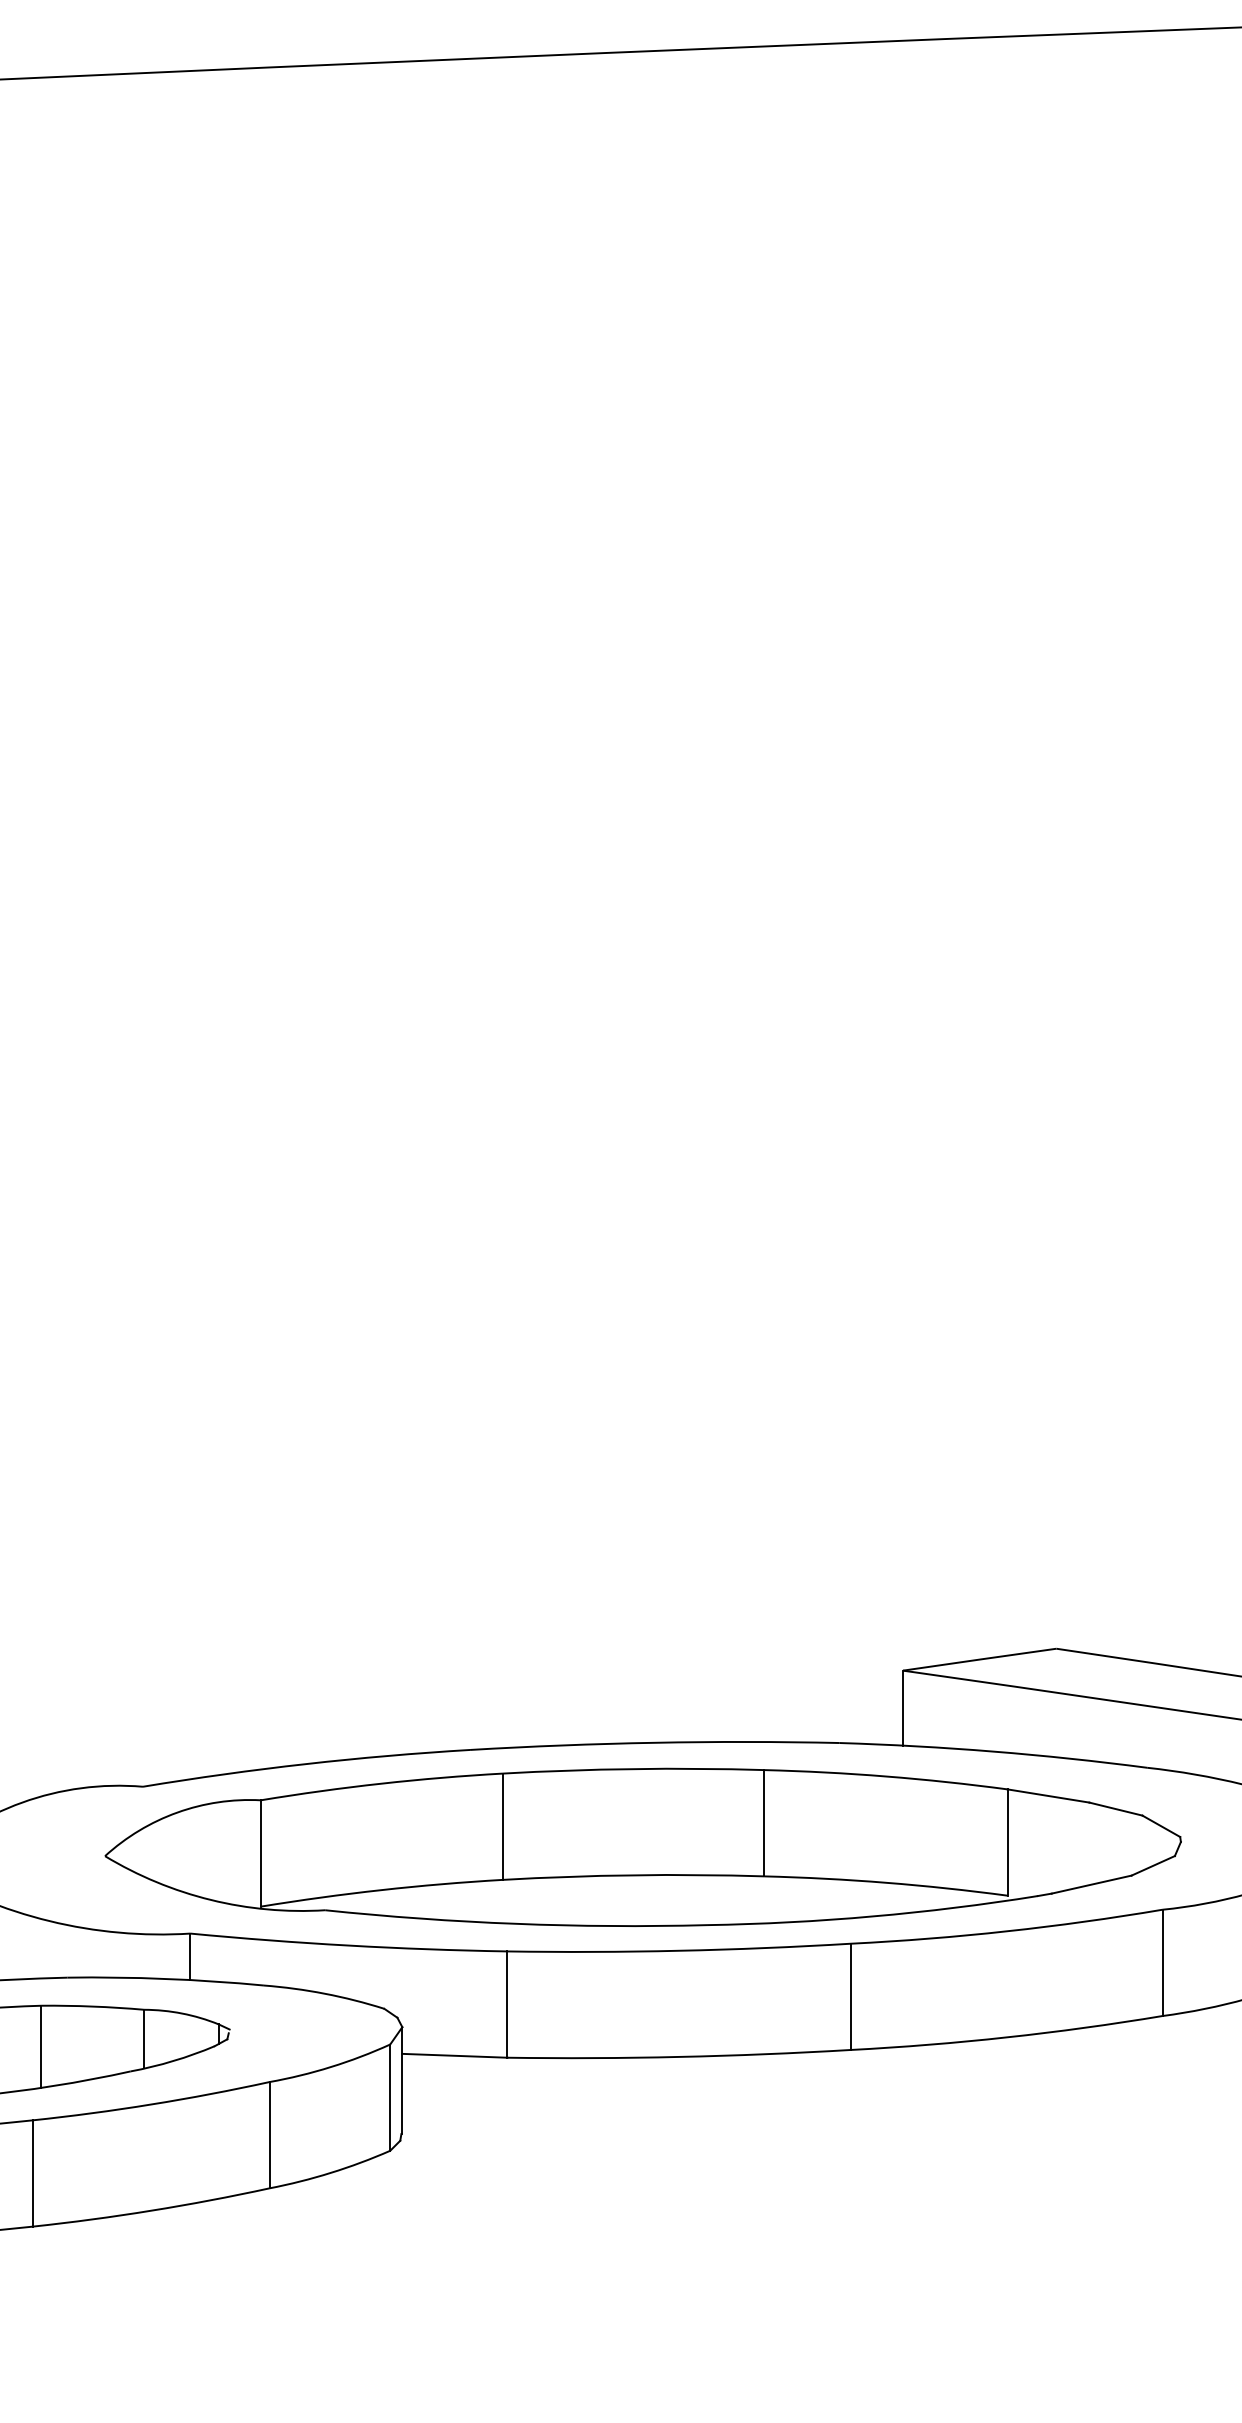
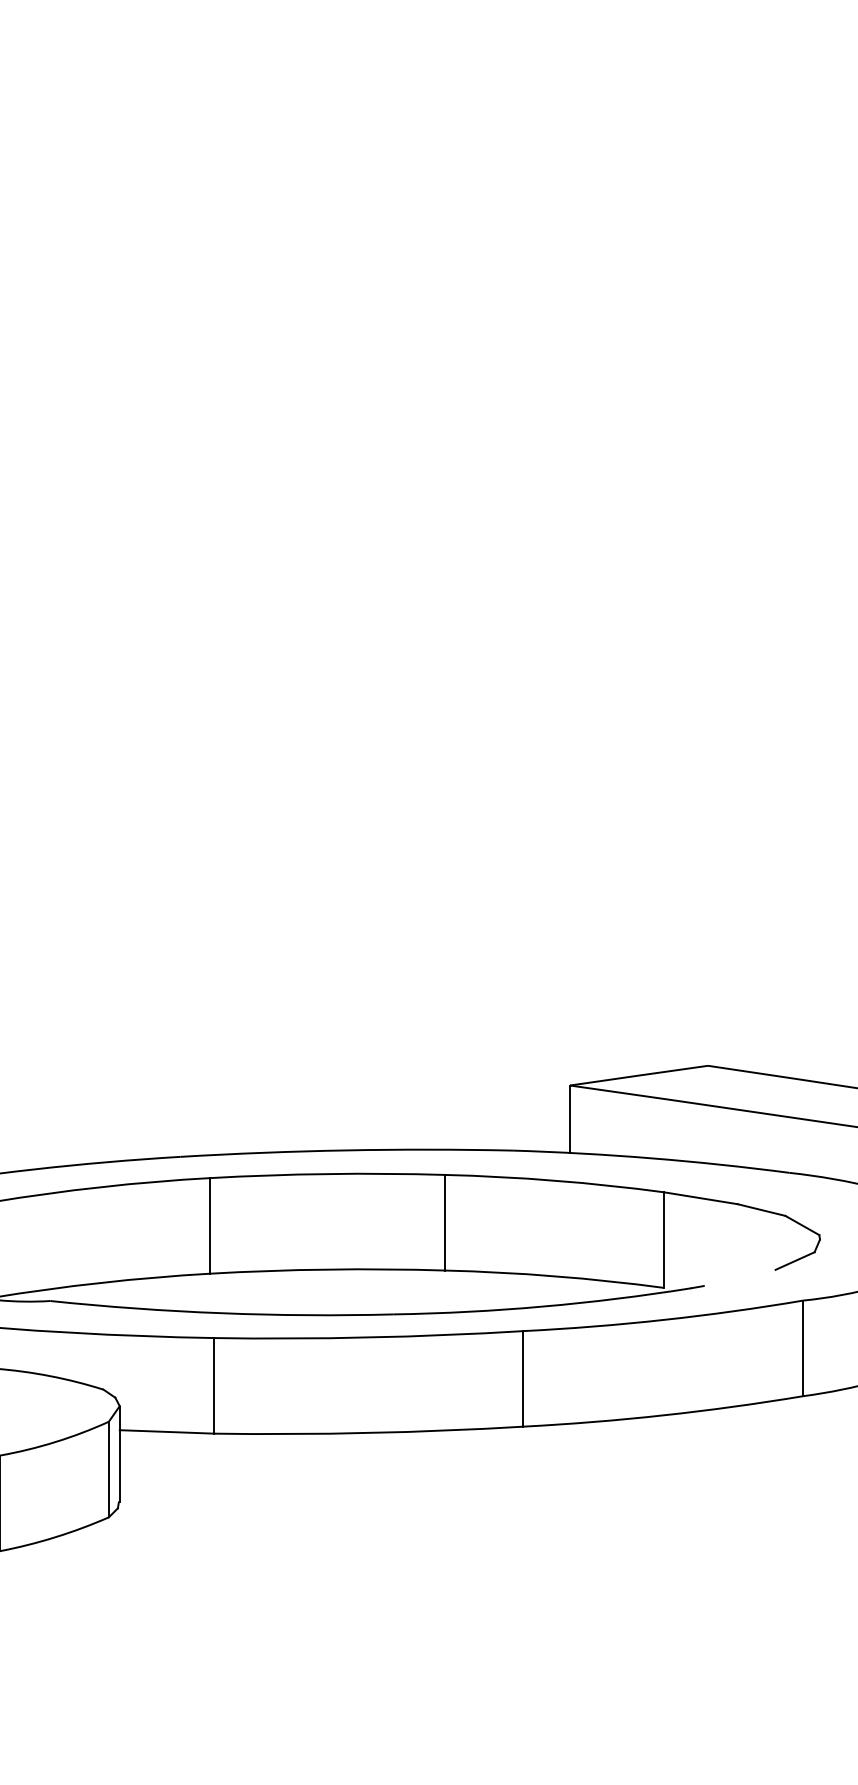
line: (1091, 1884) -> (739, 1277), removed

